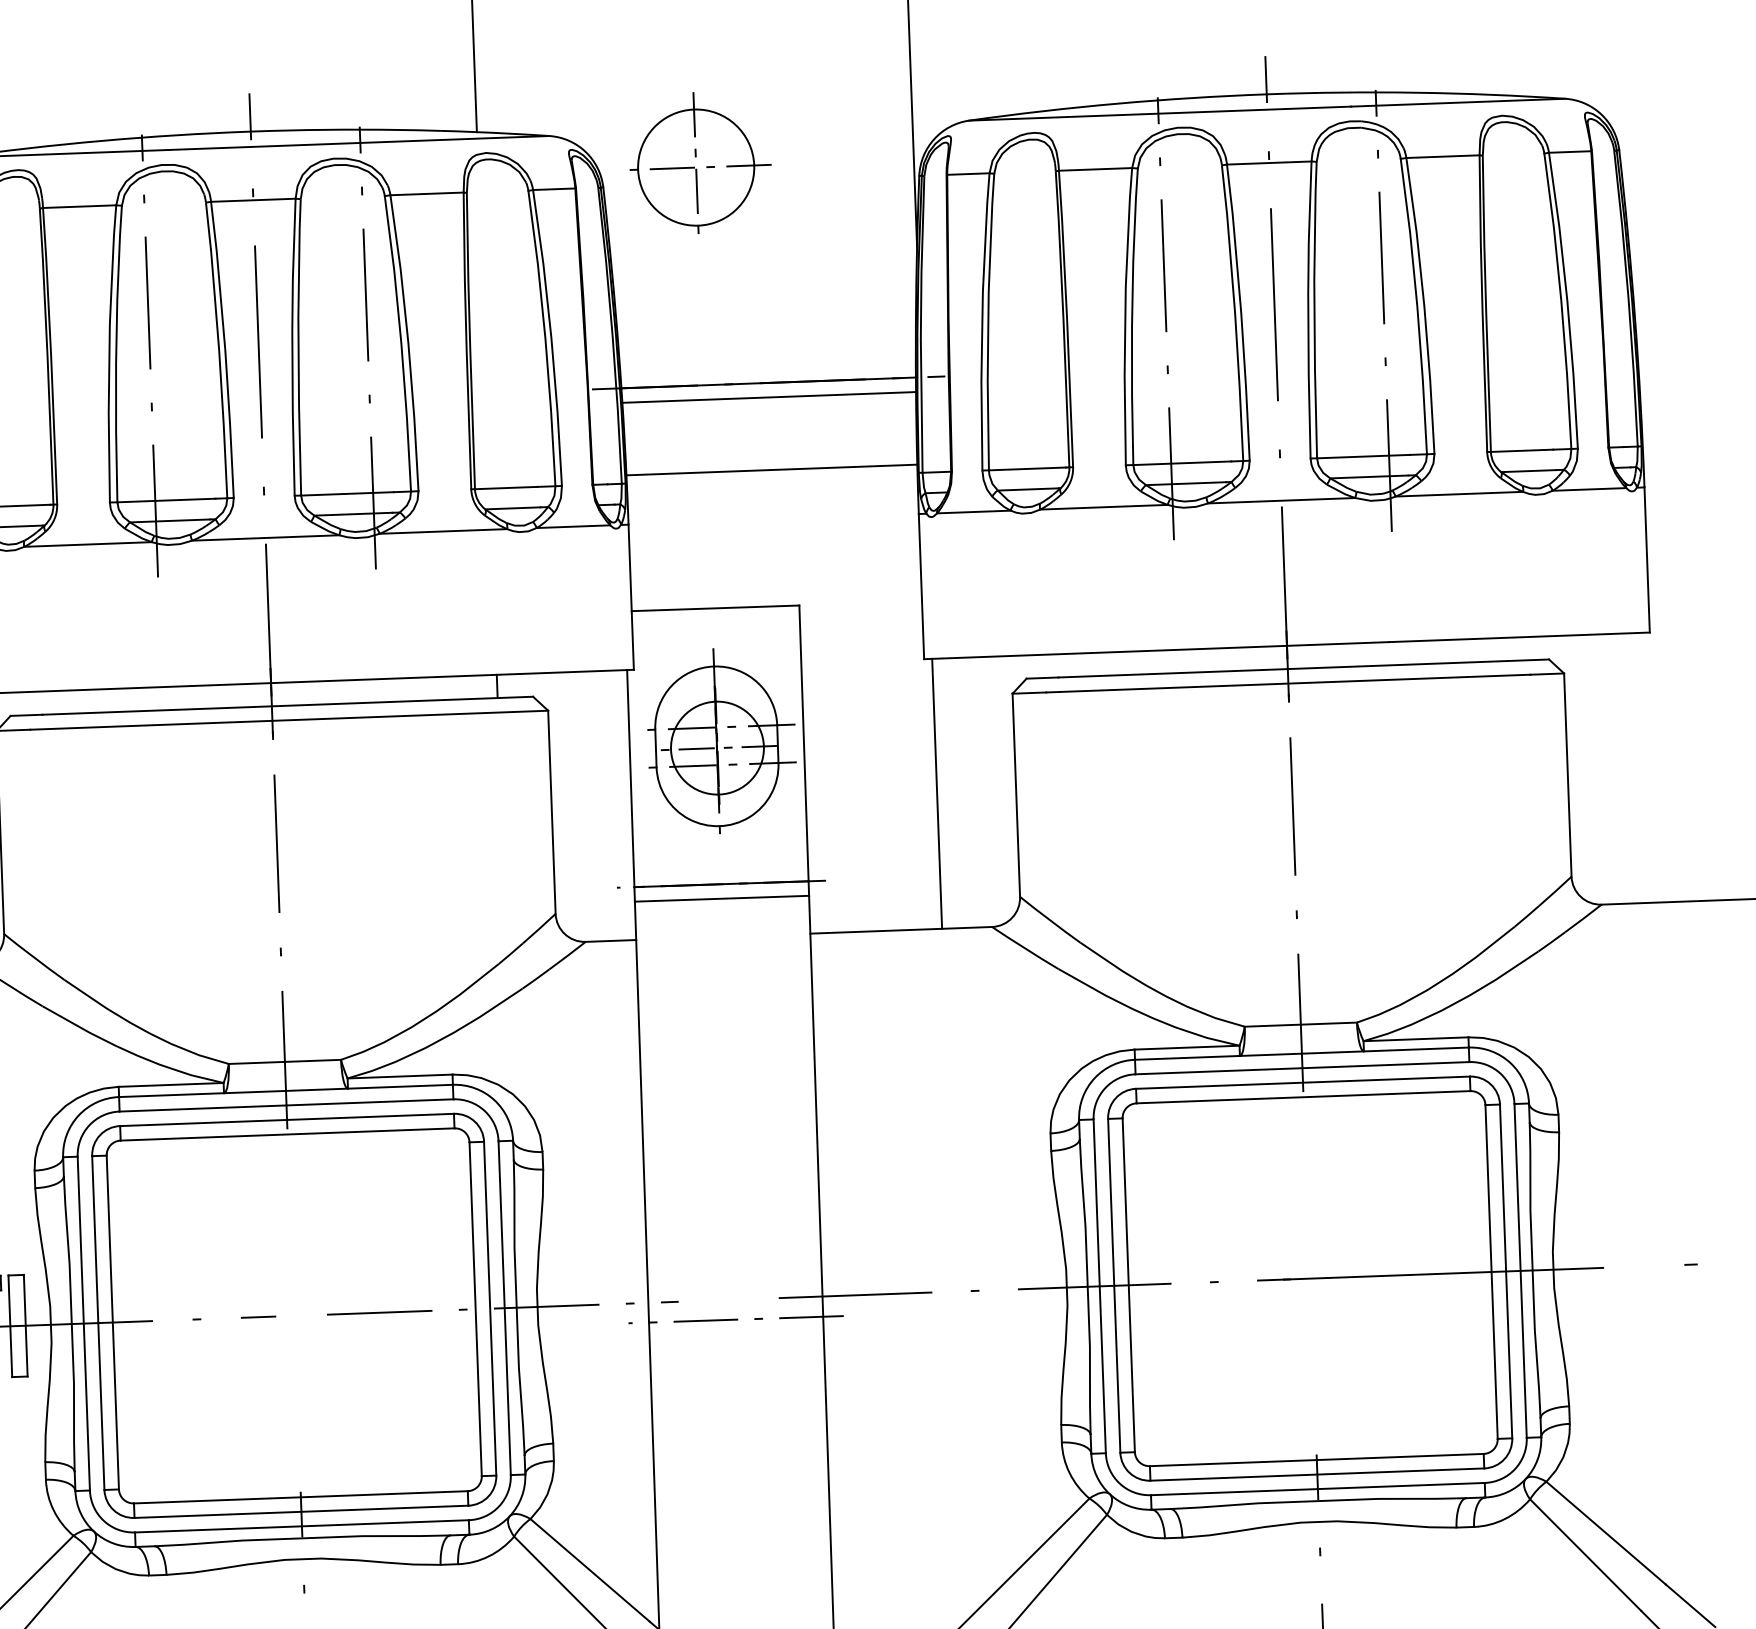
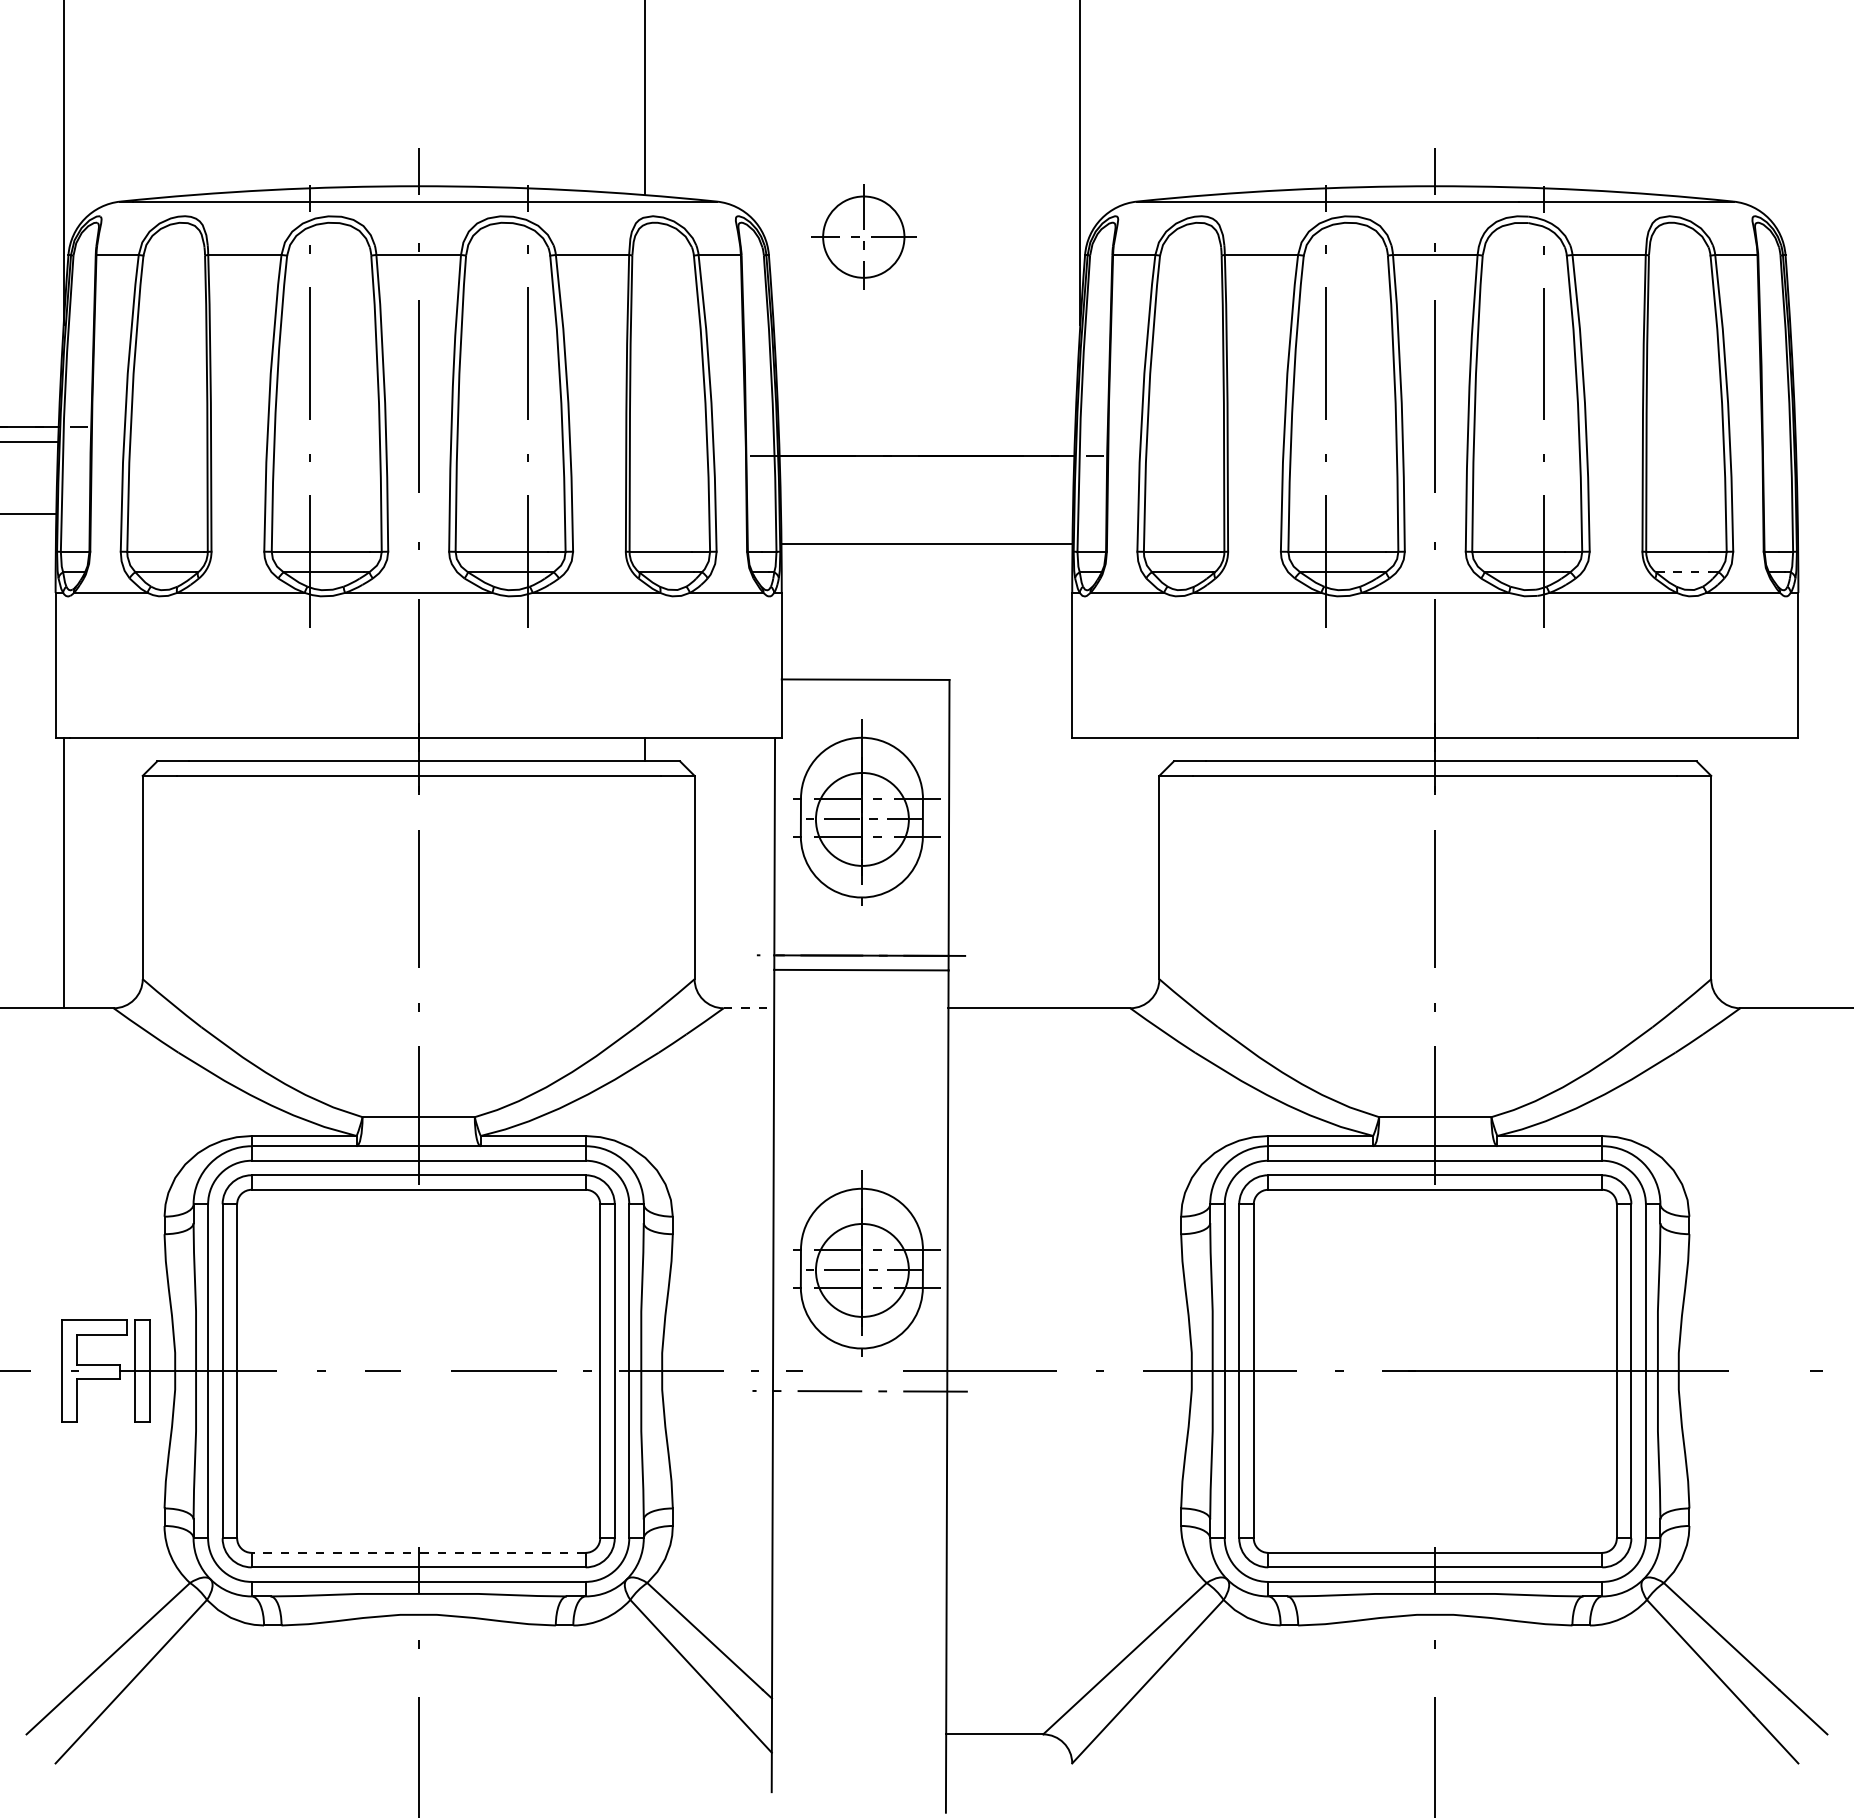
part: (700, 162) -> (866, 233), size x0.7
line: (768, 397) -> (926, 470), removed
line: (1528, 471) -> (1683, 572), solid -> dashed
line: (937, 794) -> (1080, 873), removed
line: (611, 941) -> (749, 1008), solid -> dashed
part: (737, 1191) -> (866, 1263), added
line: (300, 1496) -> (418, 1552), solid -> dashed

